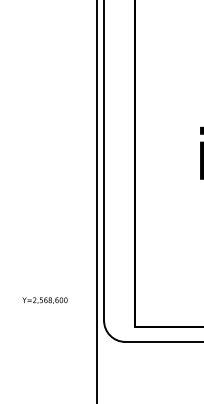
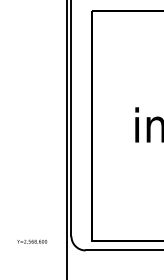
text: (45, 299) -> (32, 241), moved

